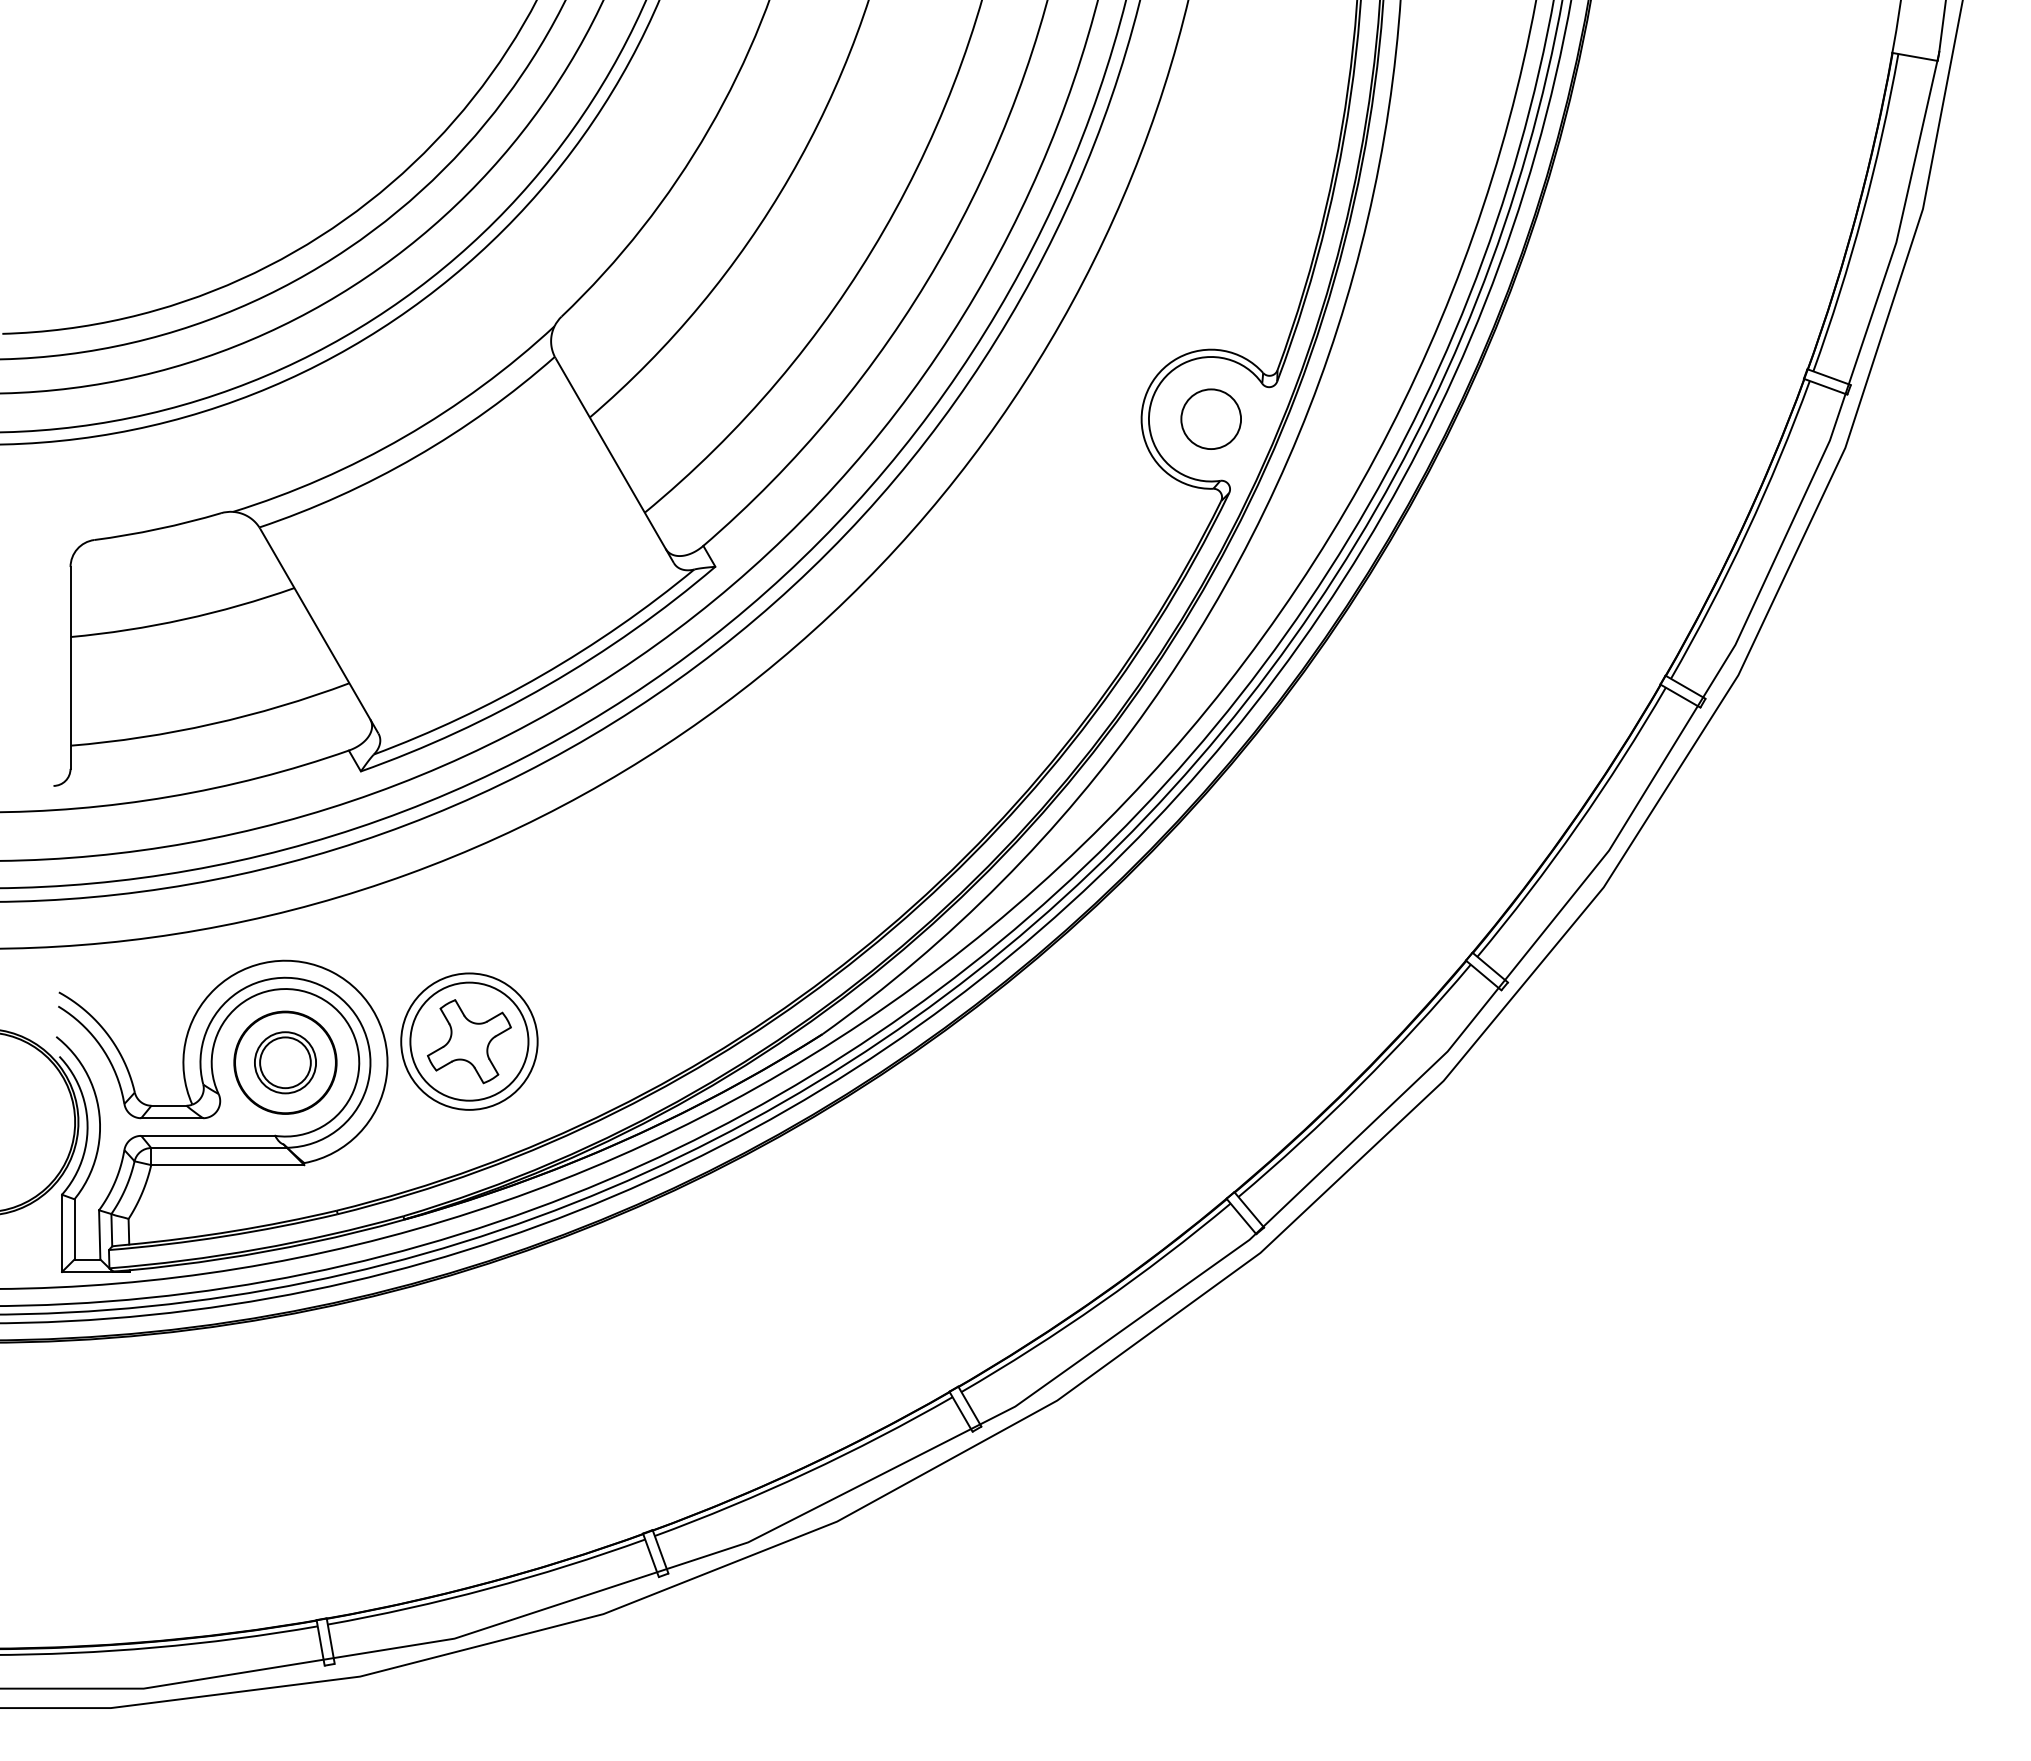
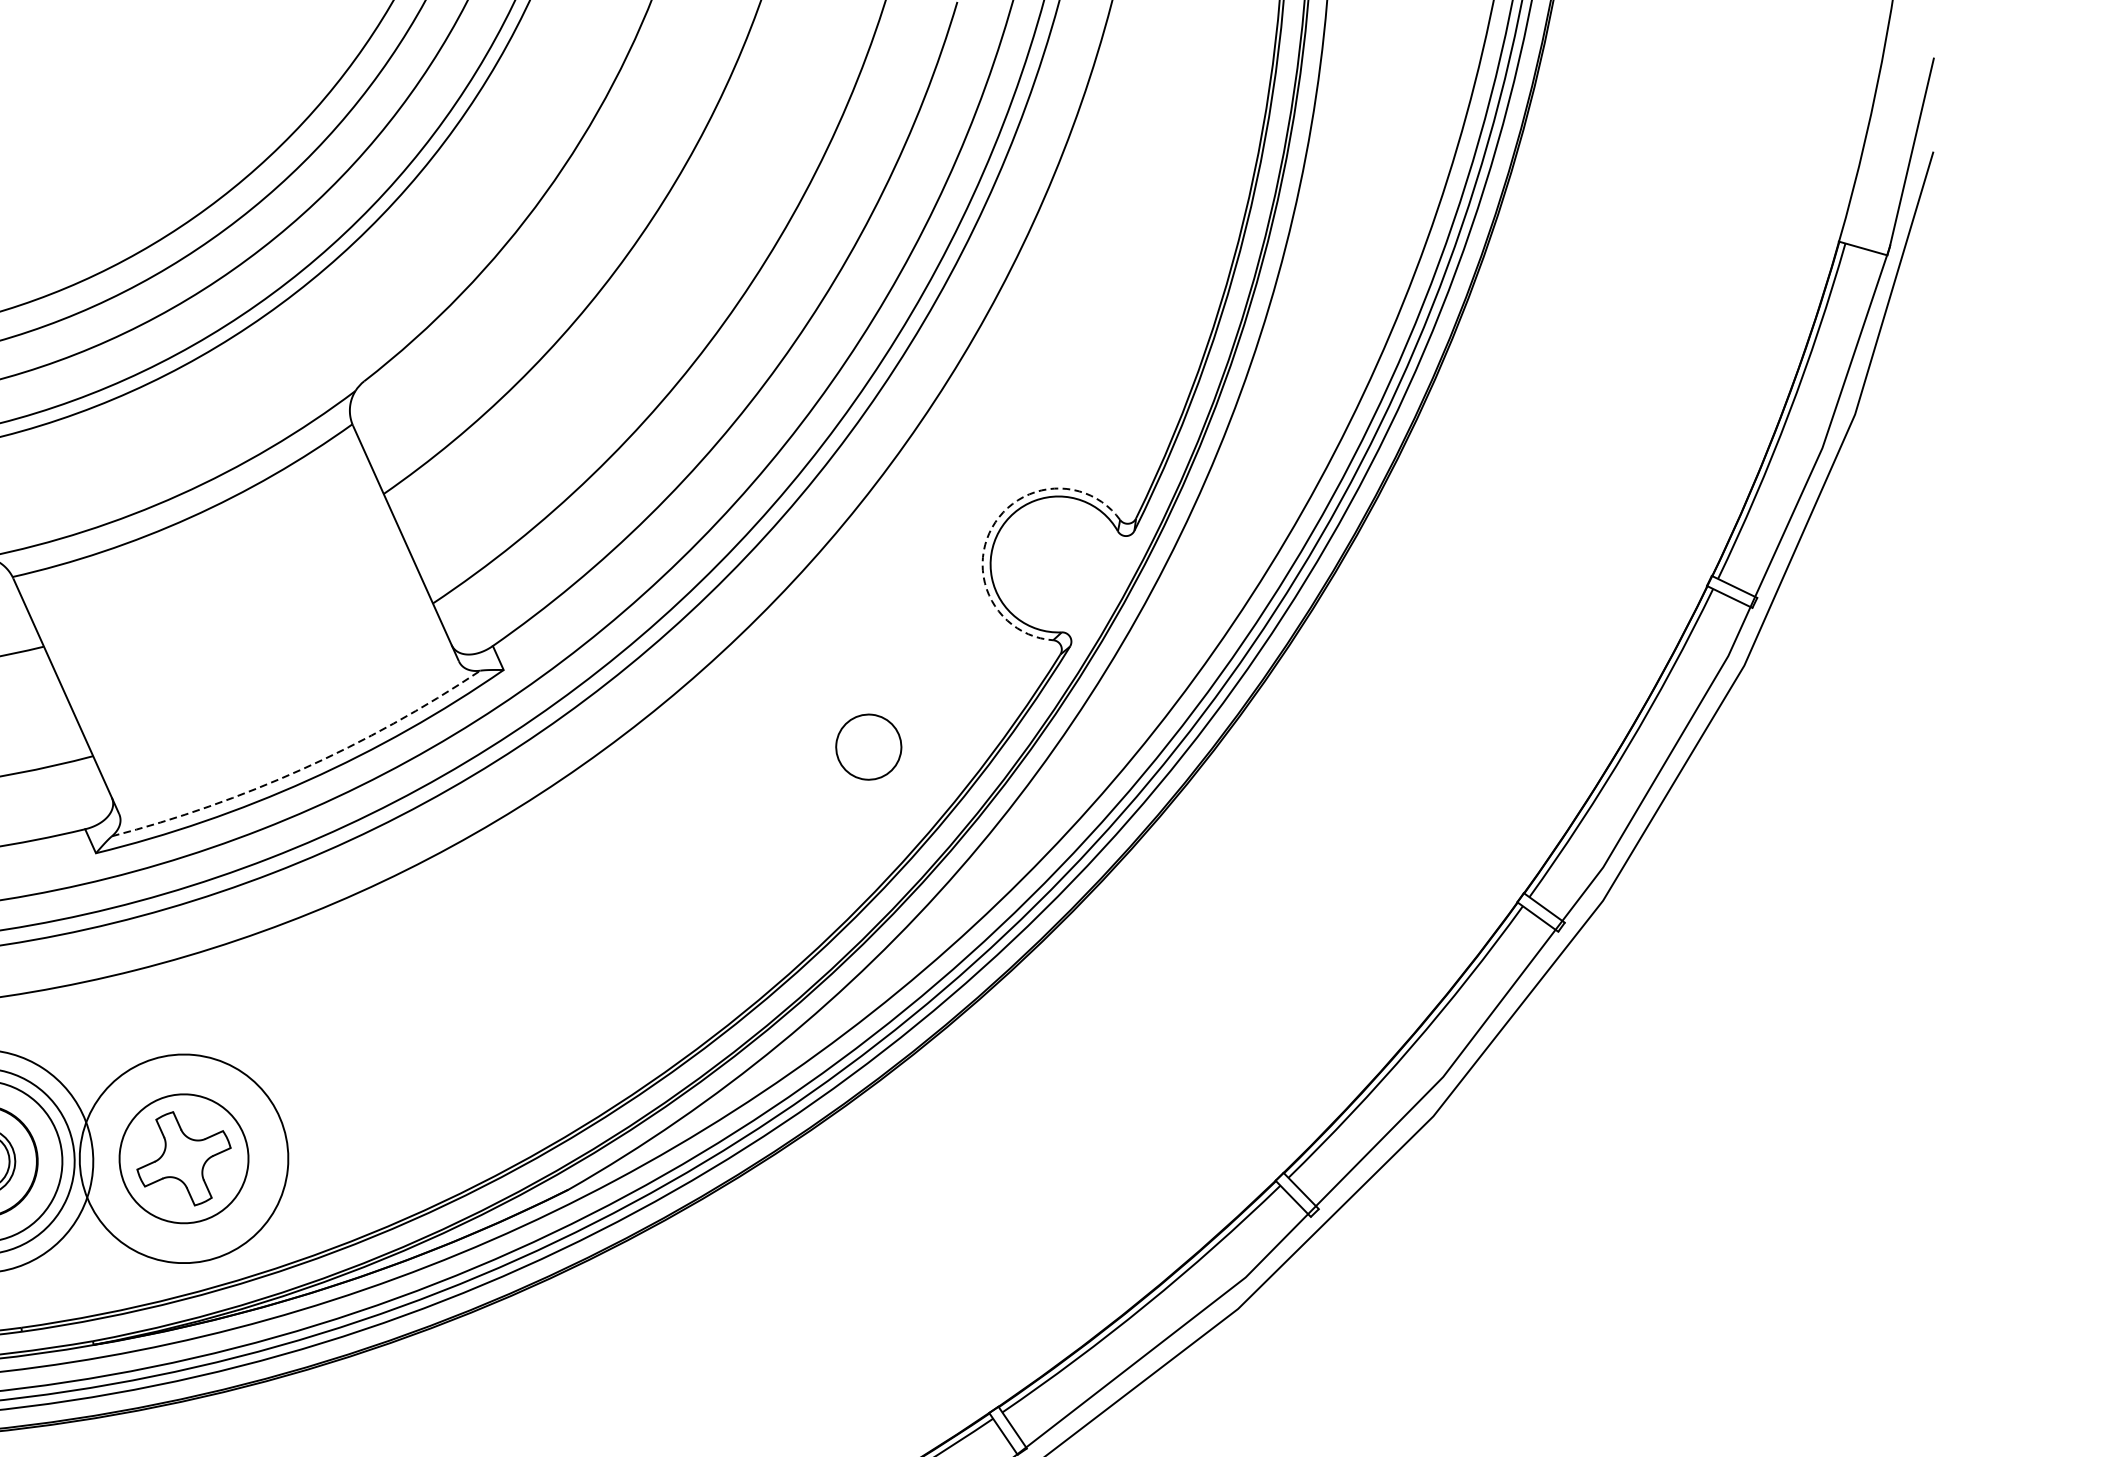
arc: (1147, 391) -> (992, 527), solid -> dashed
circle: (1210, 418) -> (868, 746), moved
arc: (541, 675) -> (302, 768), solid -> dashed
circle: (469, 1041) -> (184, 1158), size x1.4

